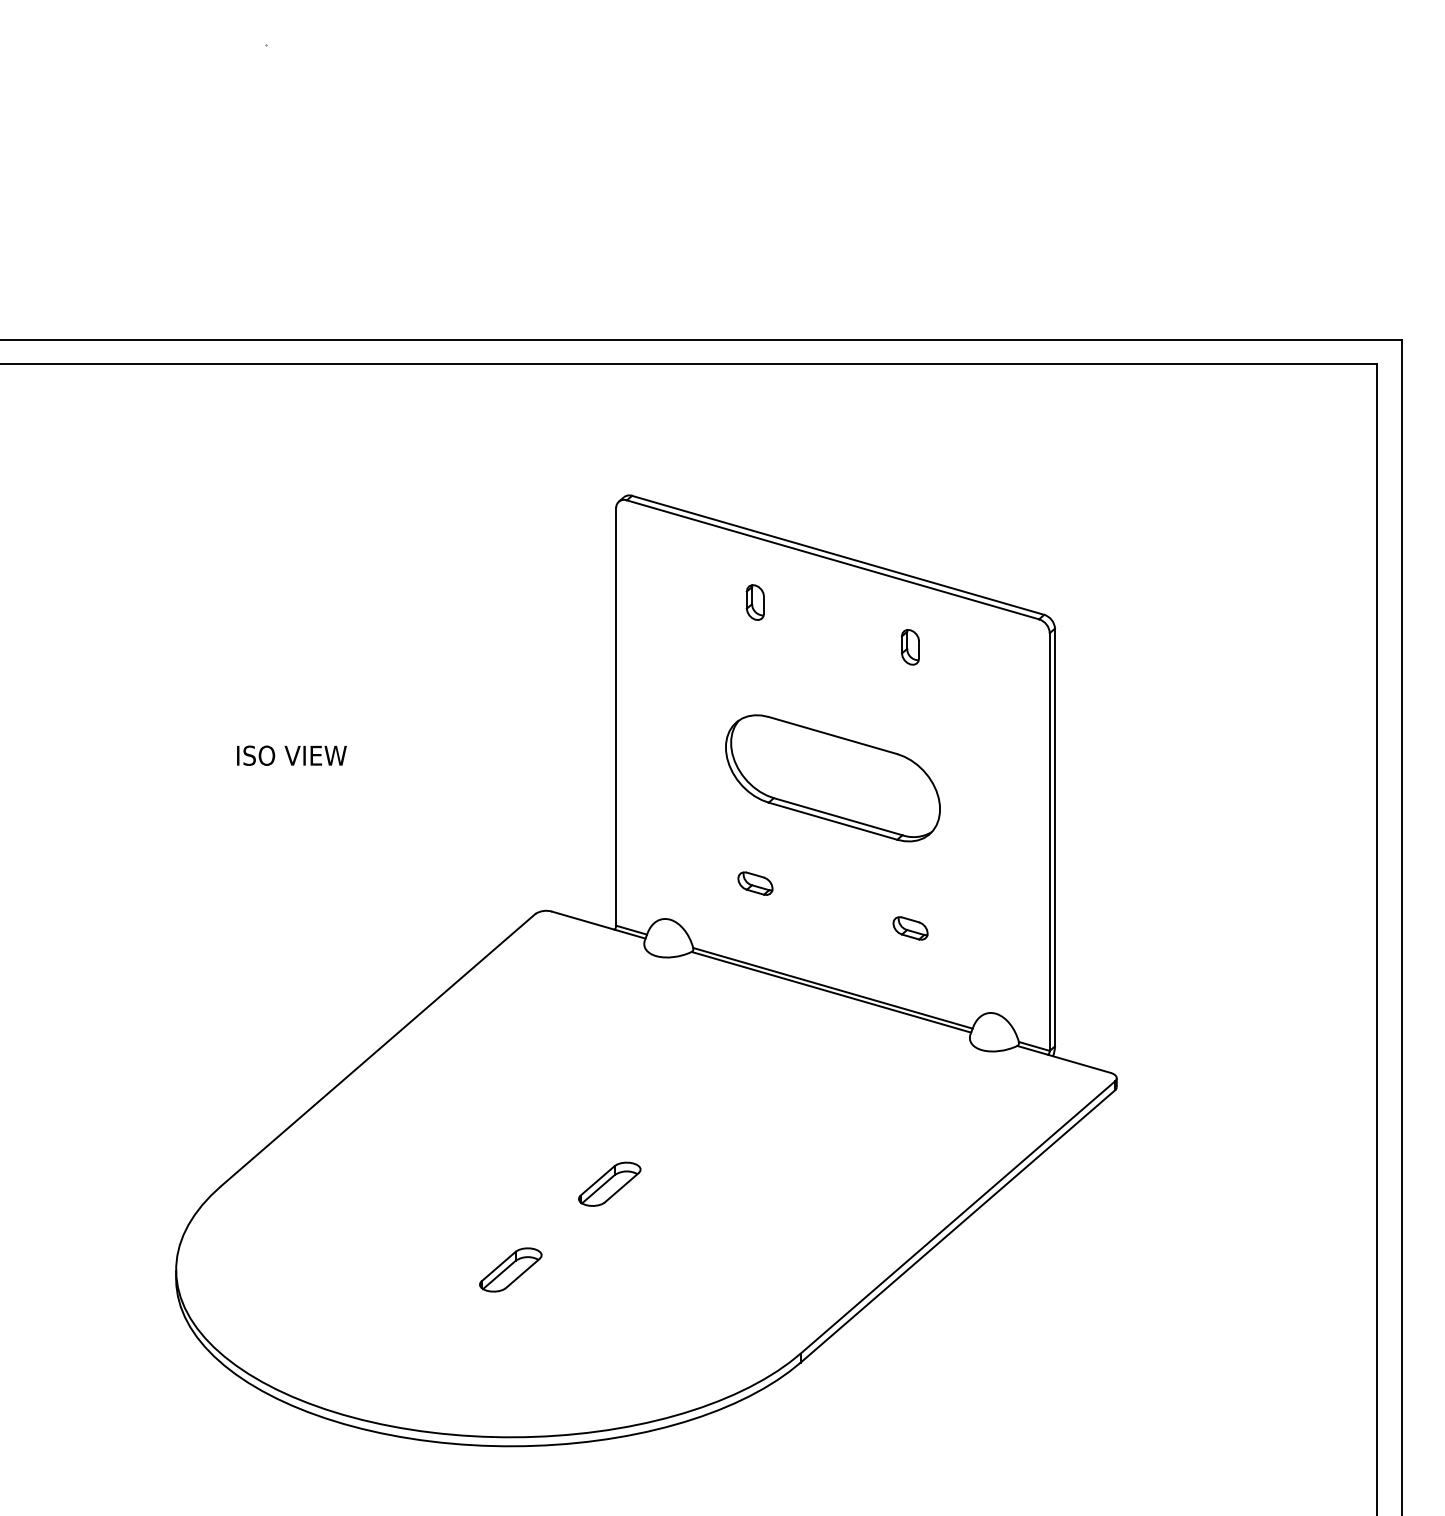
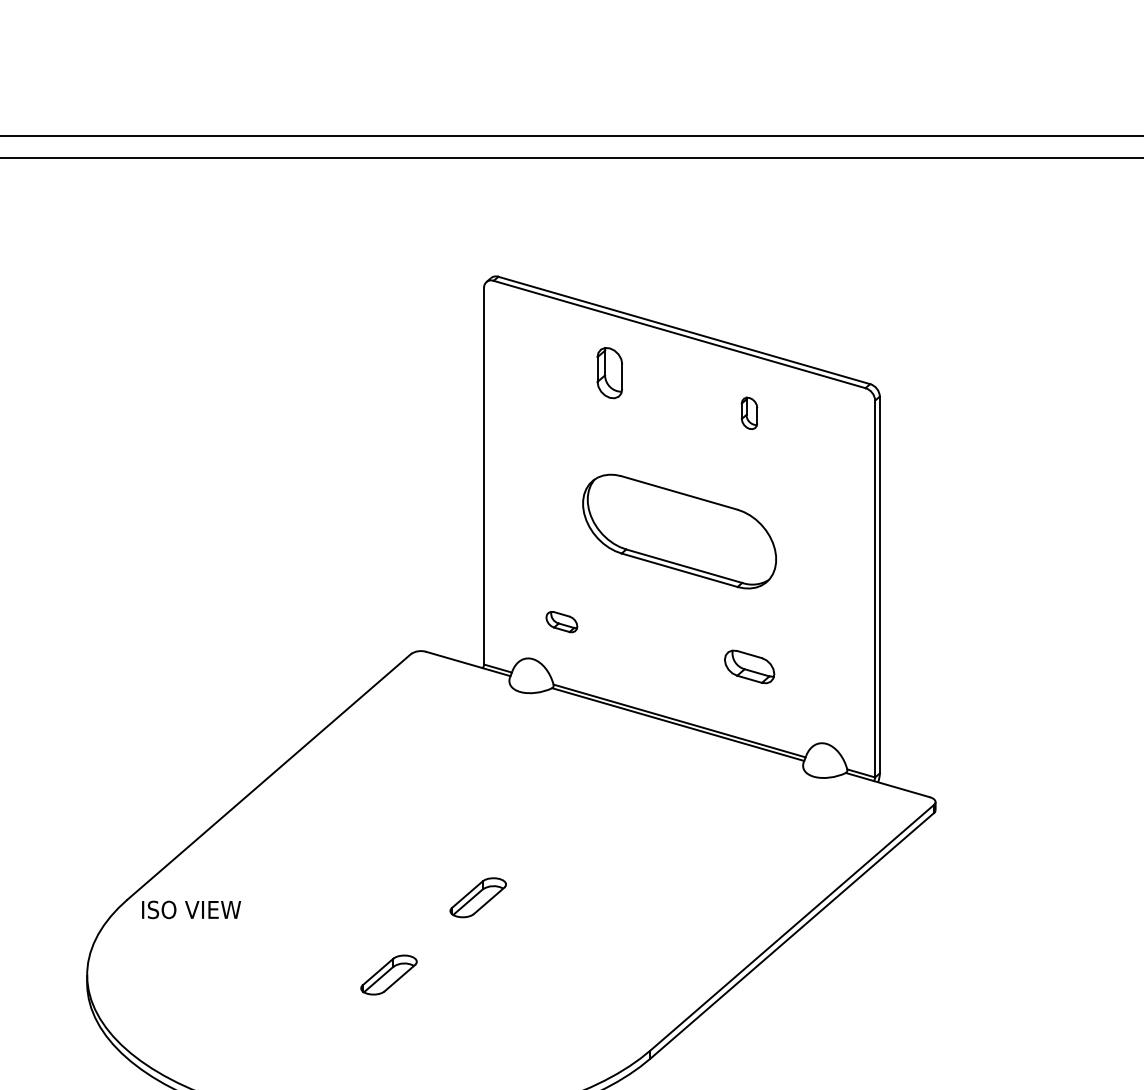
part: (754, 602) -> (608, 372), size x1.6
text: (291, 755) -> (191, 909), moved
part: (755, 883) -> (561, 621), moved
part: (910, 928) -> (749, 667), size x1.6

